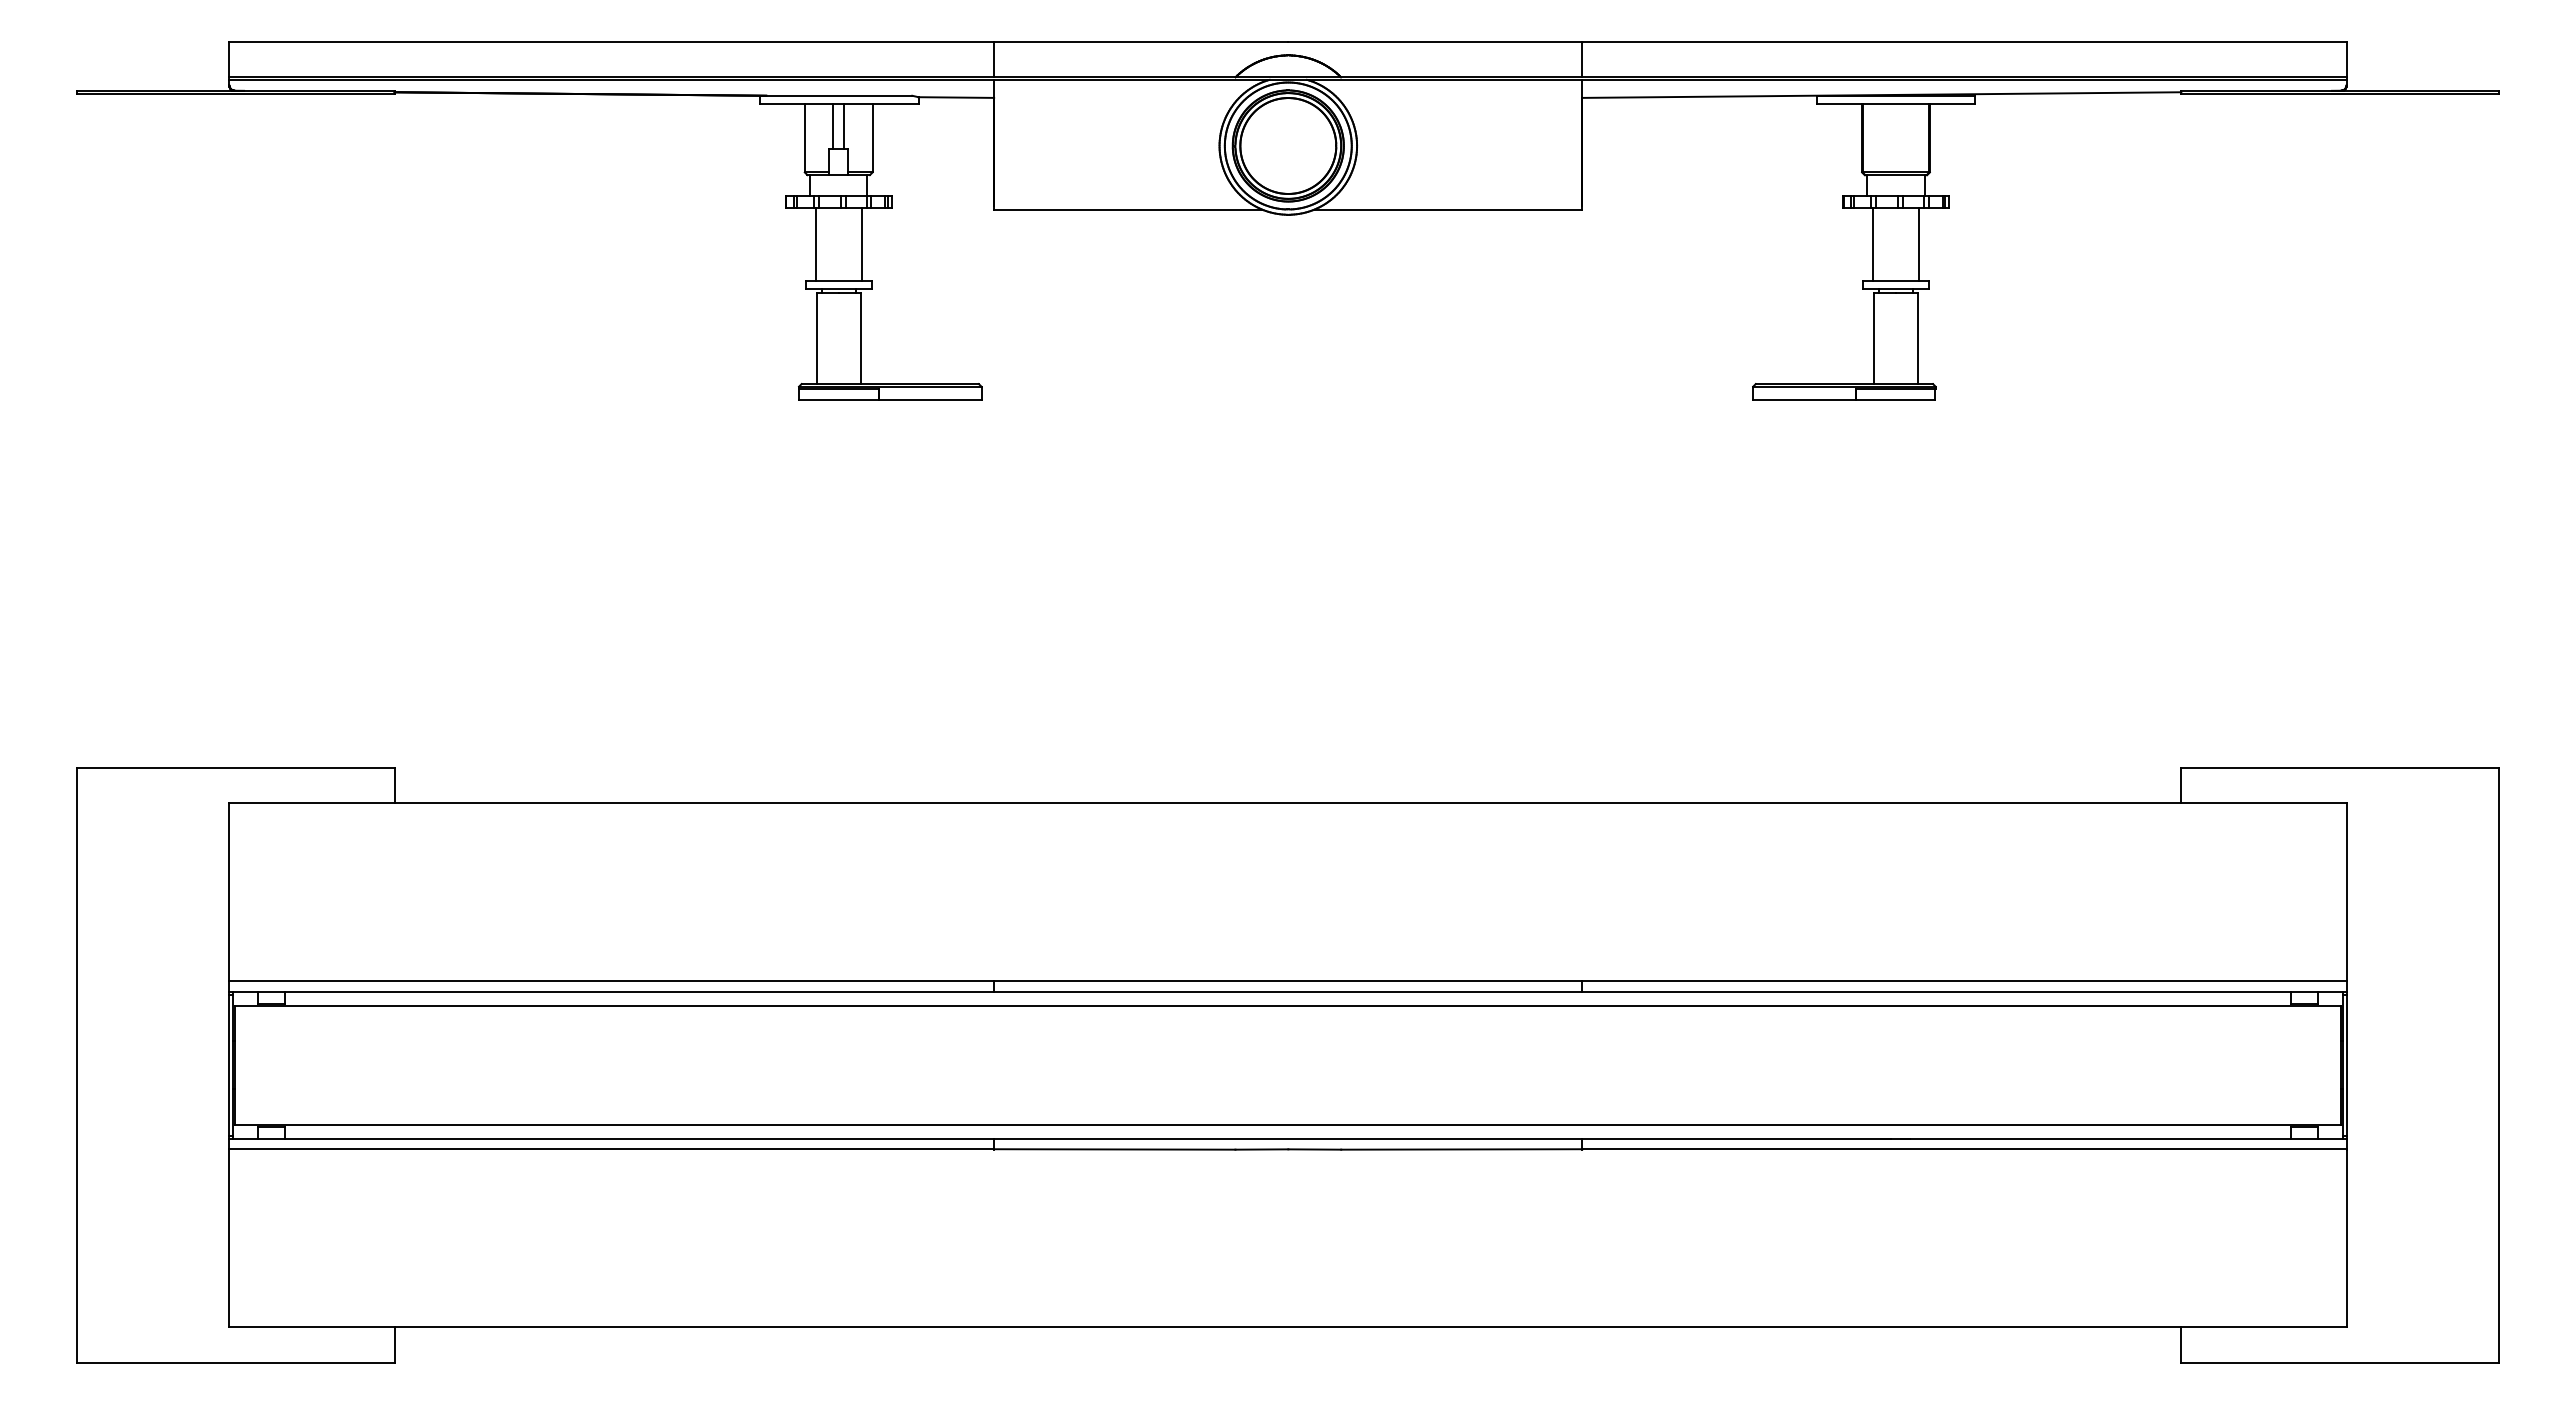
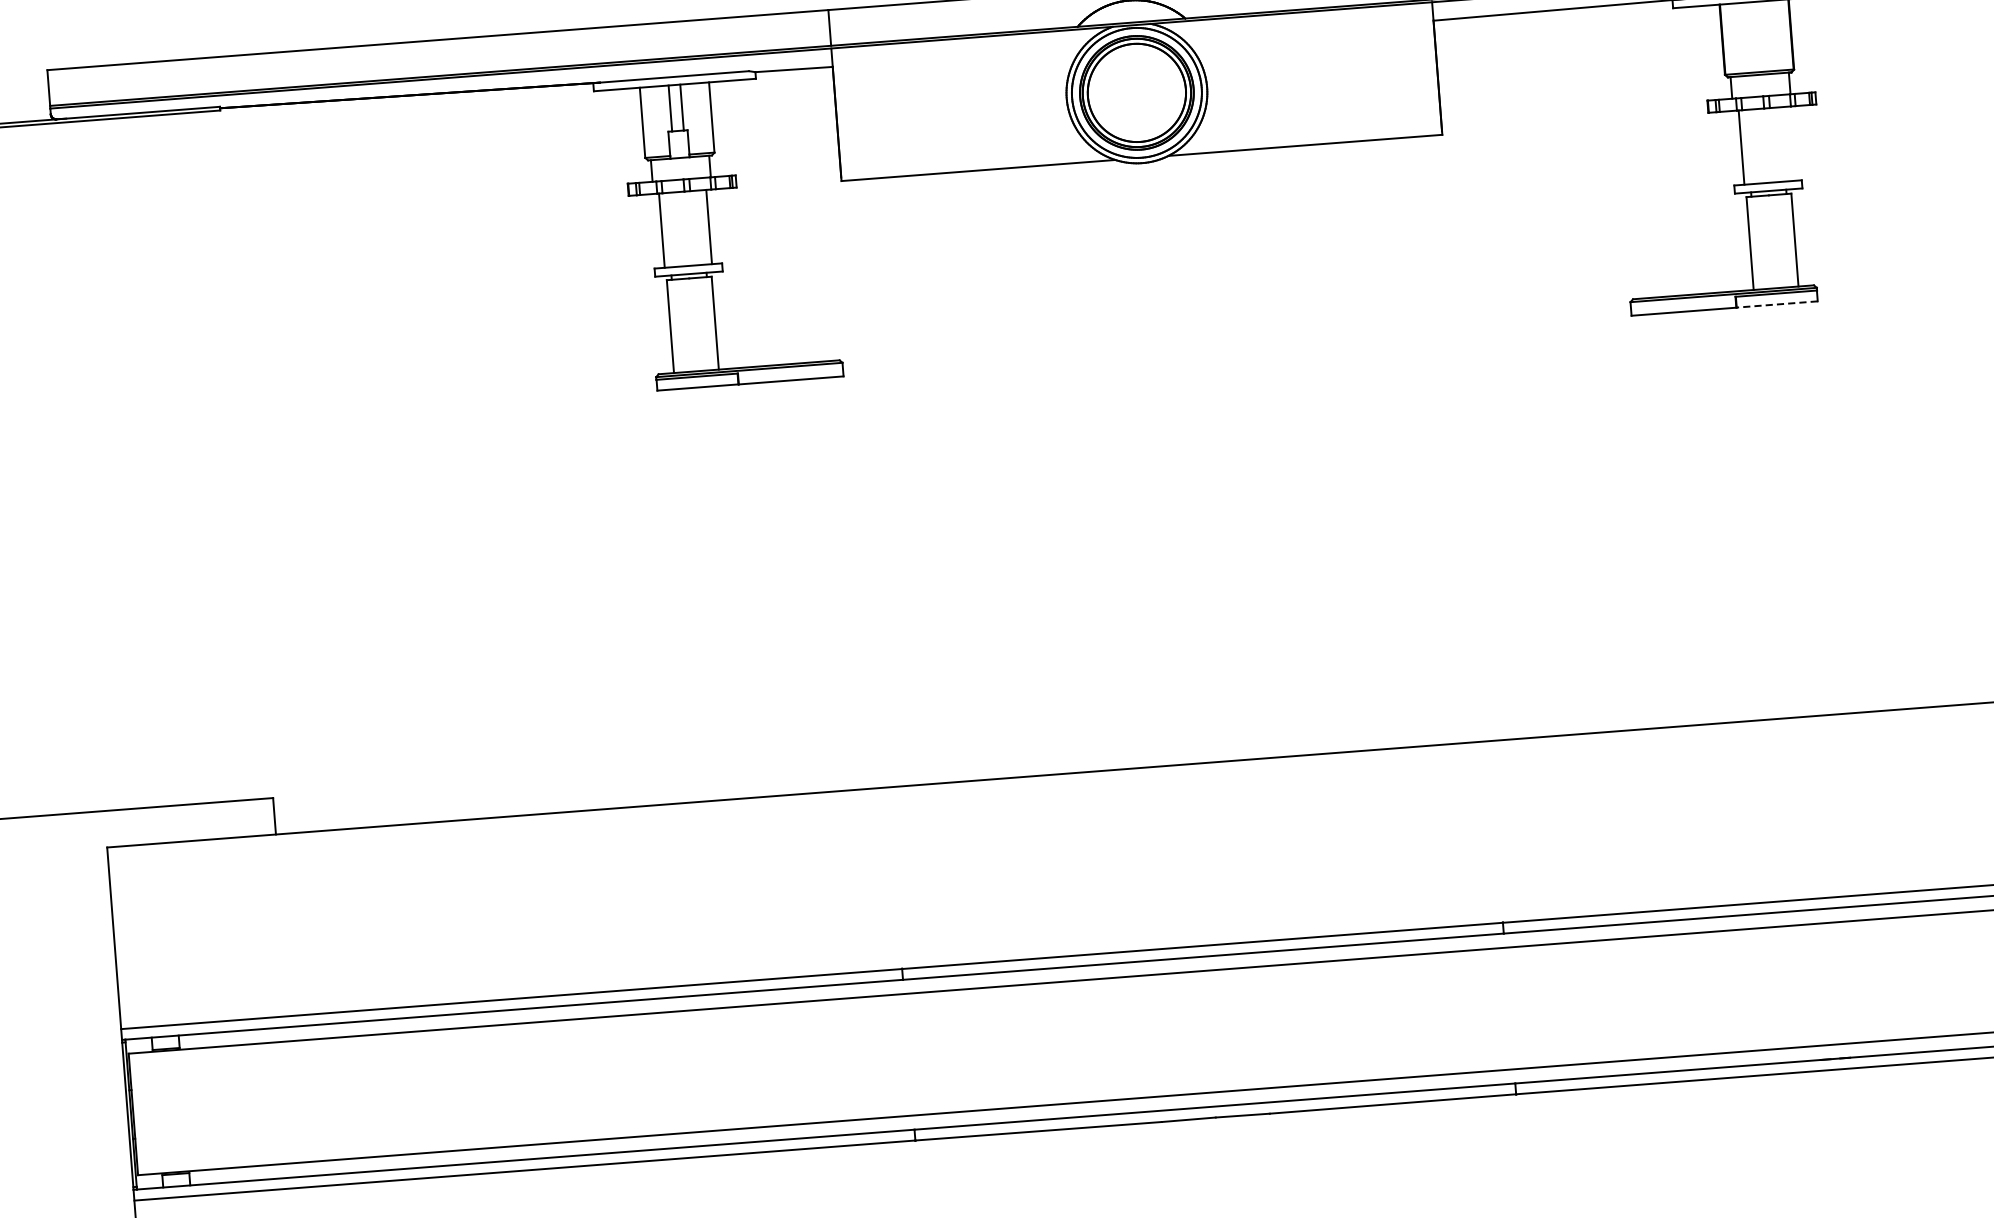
line: (1919, 244) -> (1789, 143), removed
line: (1895, 399) -> (1776, 304), solid -> dashed

